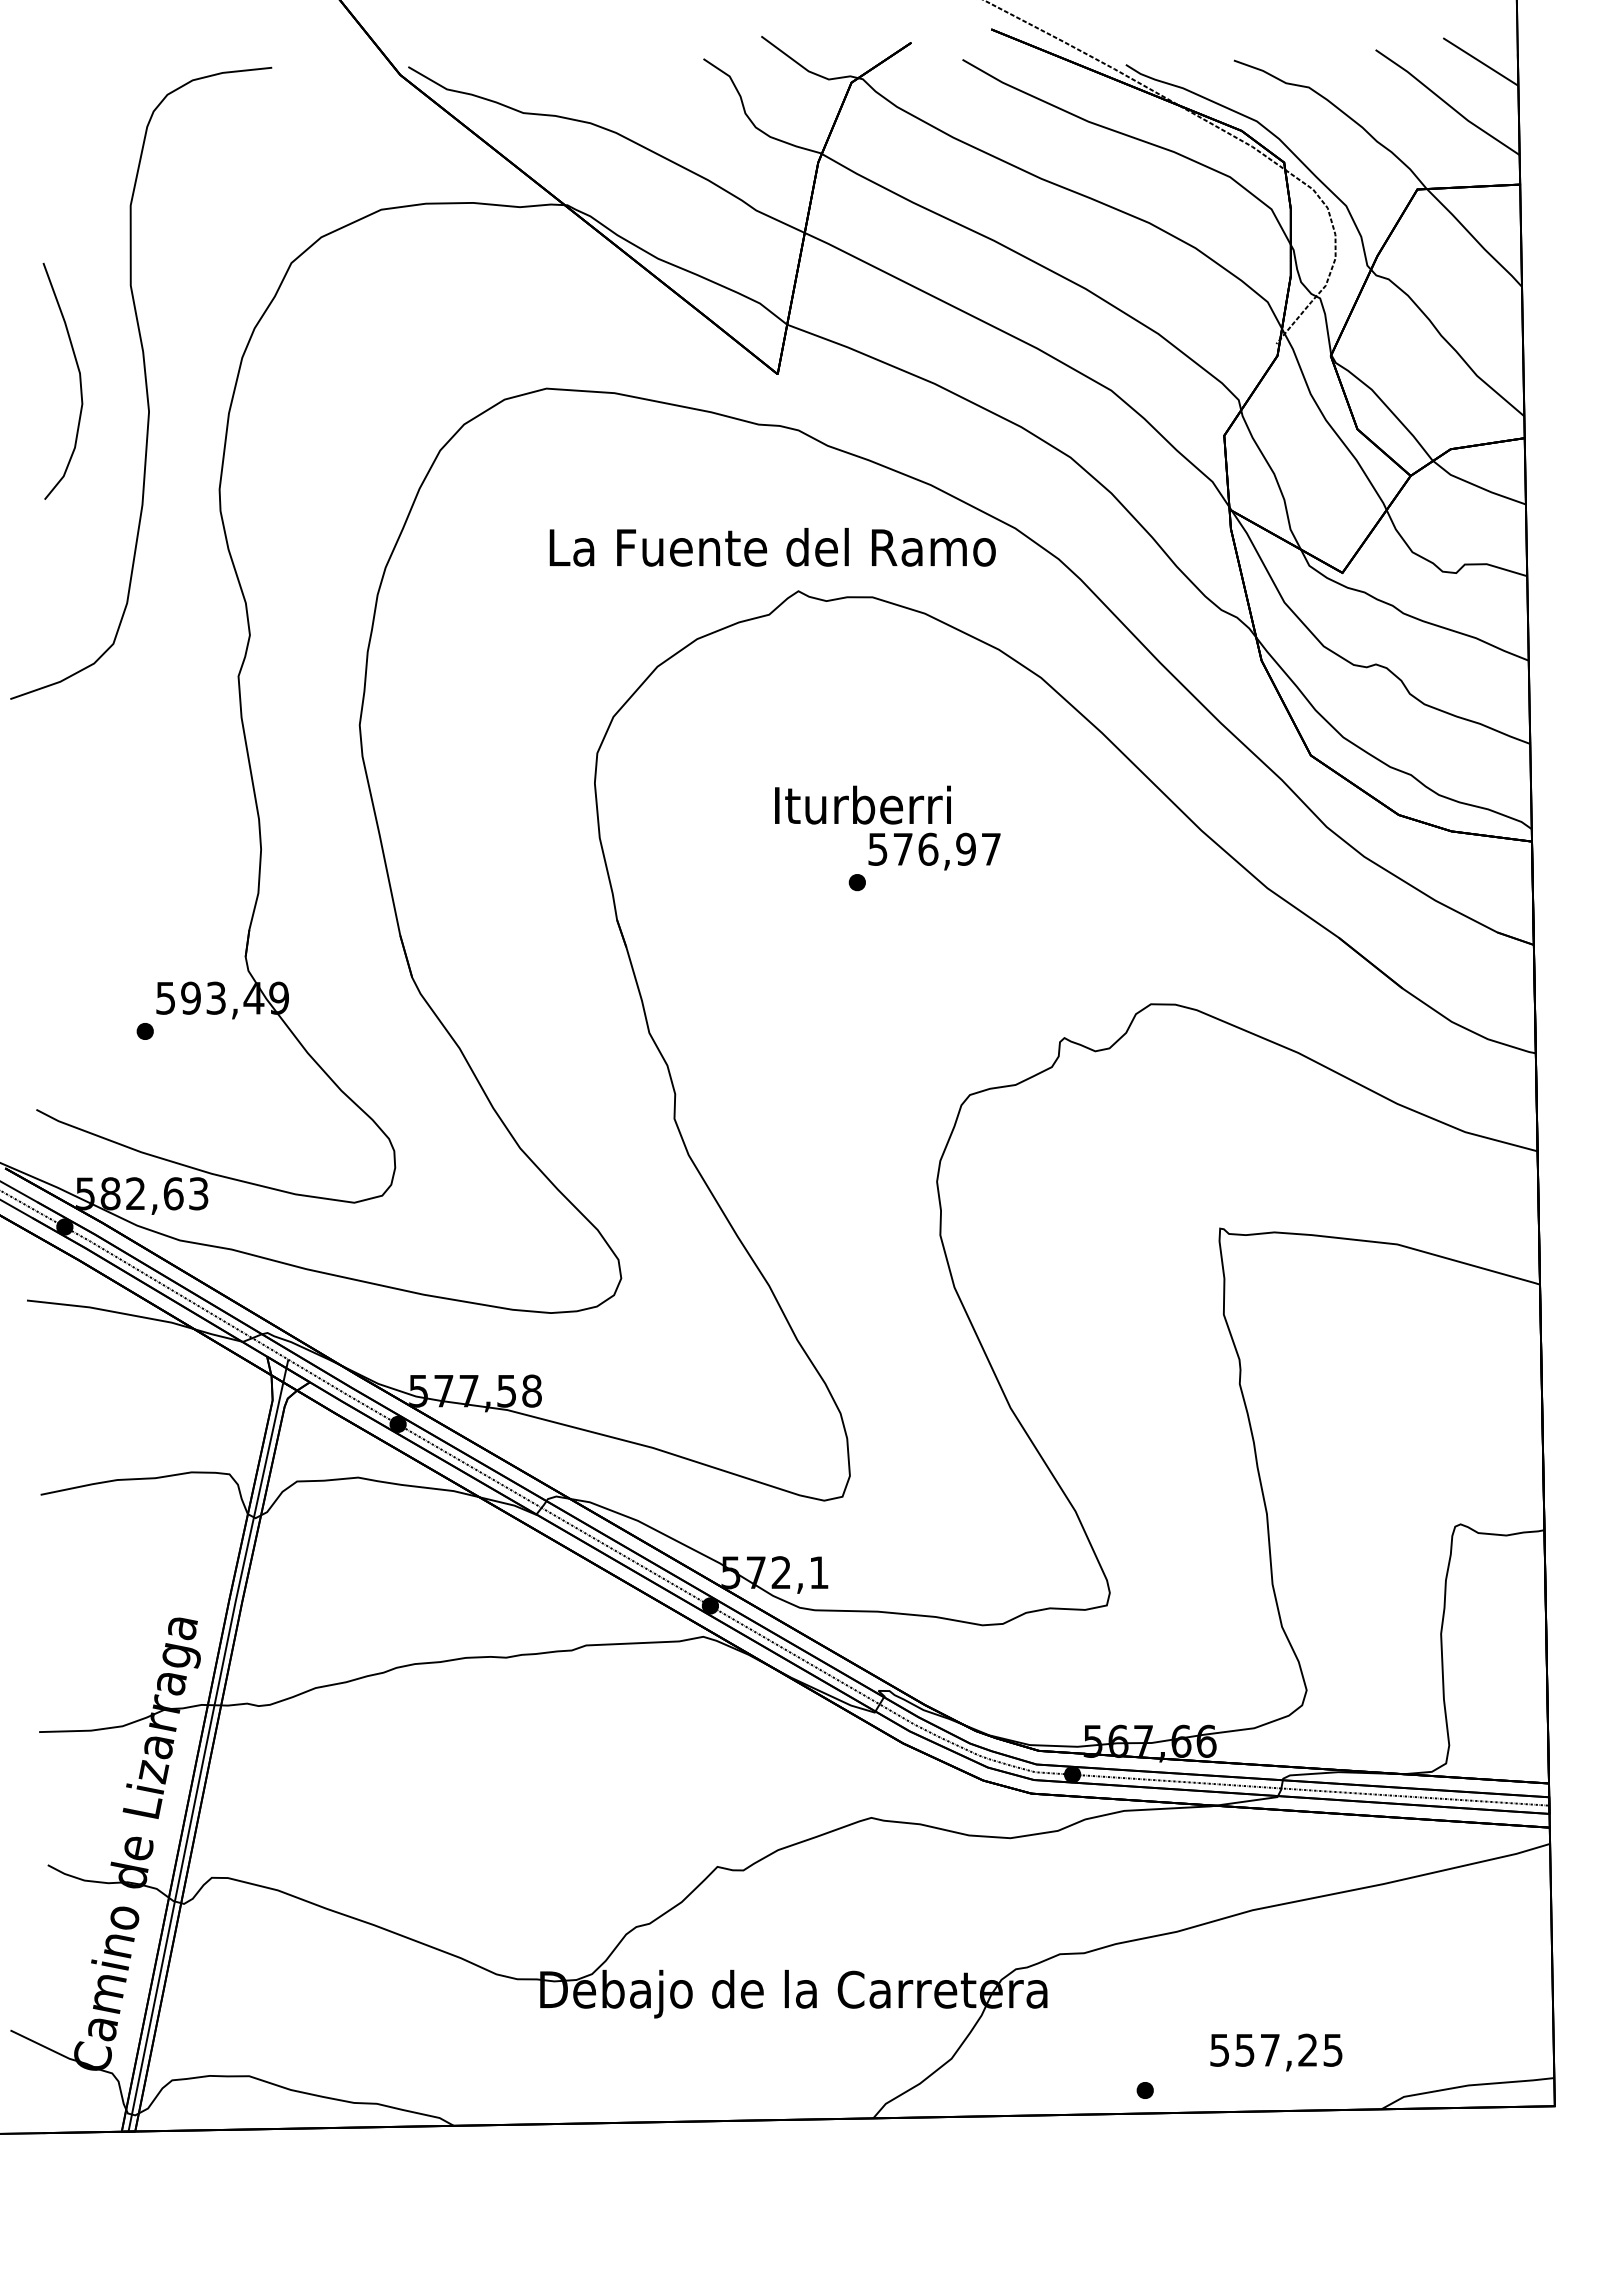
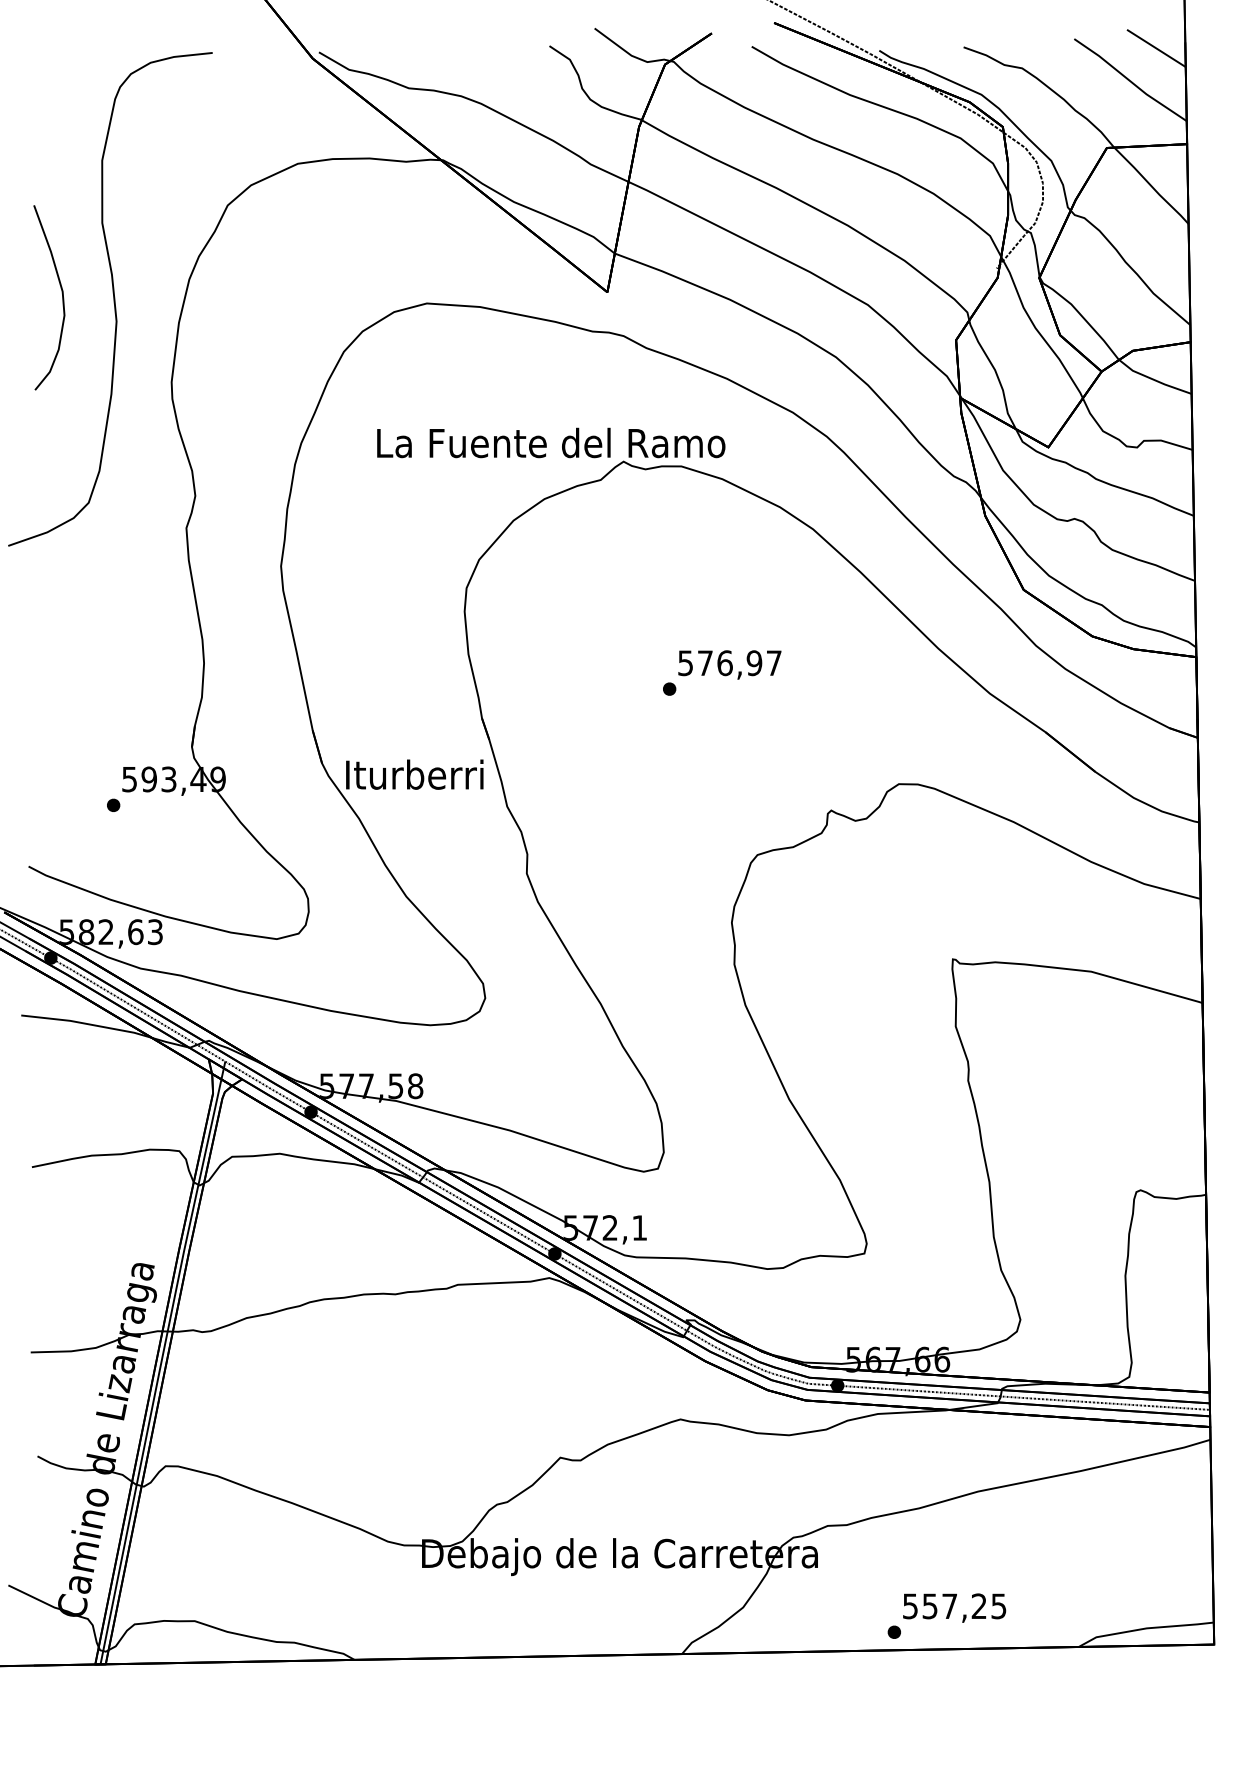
text: (772, 547) -> (551, 443), moved
text: (862, 804) -> (414, 774), moved
text: (1276, 2052) -> (954, 1608), moved

